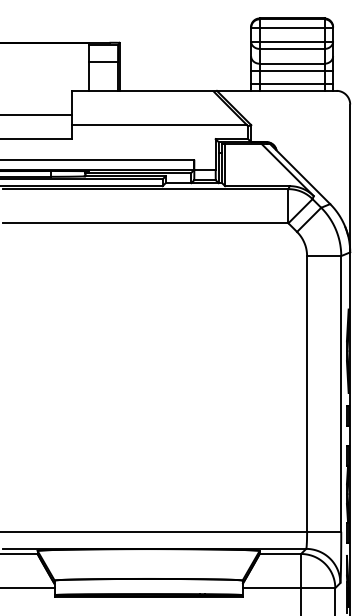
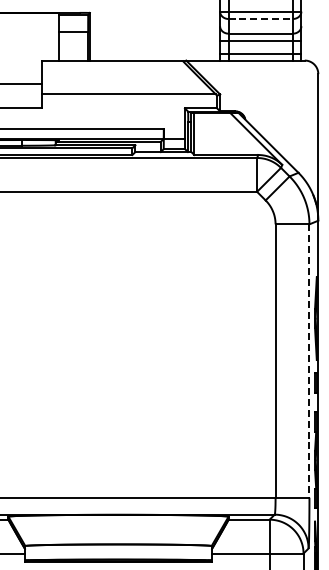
line: (292, 48) -> (261, 18), solid -> dashed
line: (341, 393) -> (309, 360), solid -> dashed

